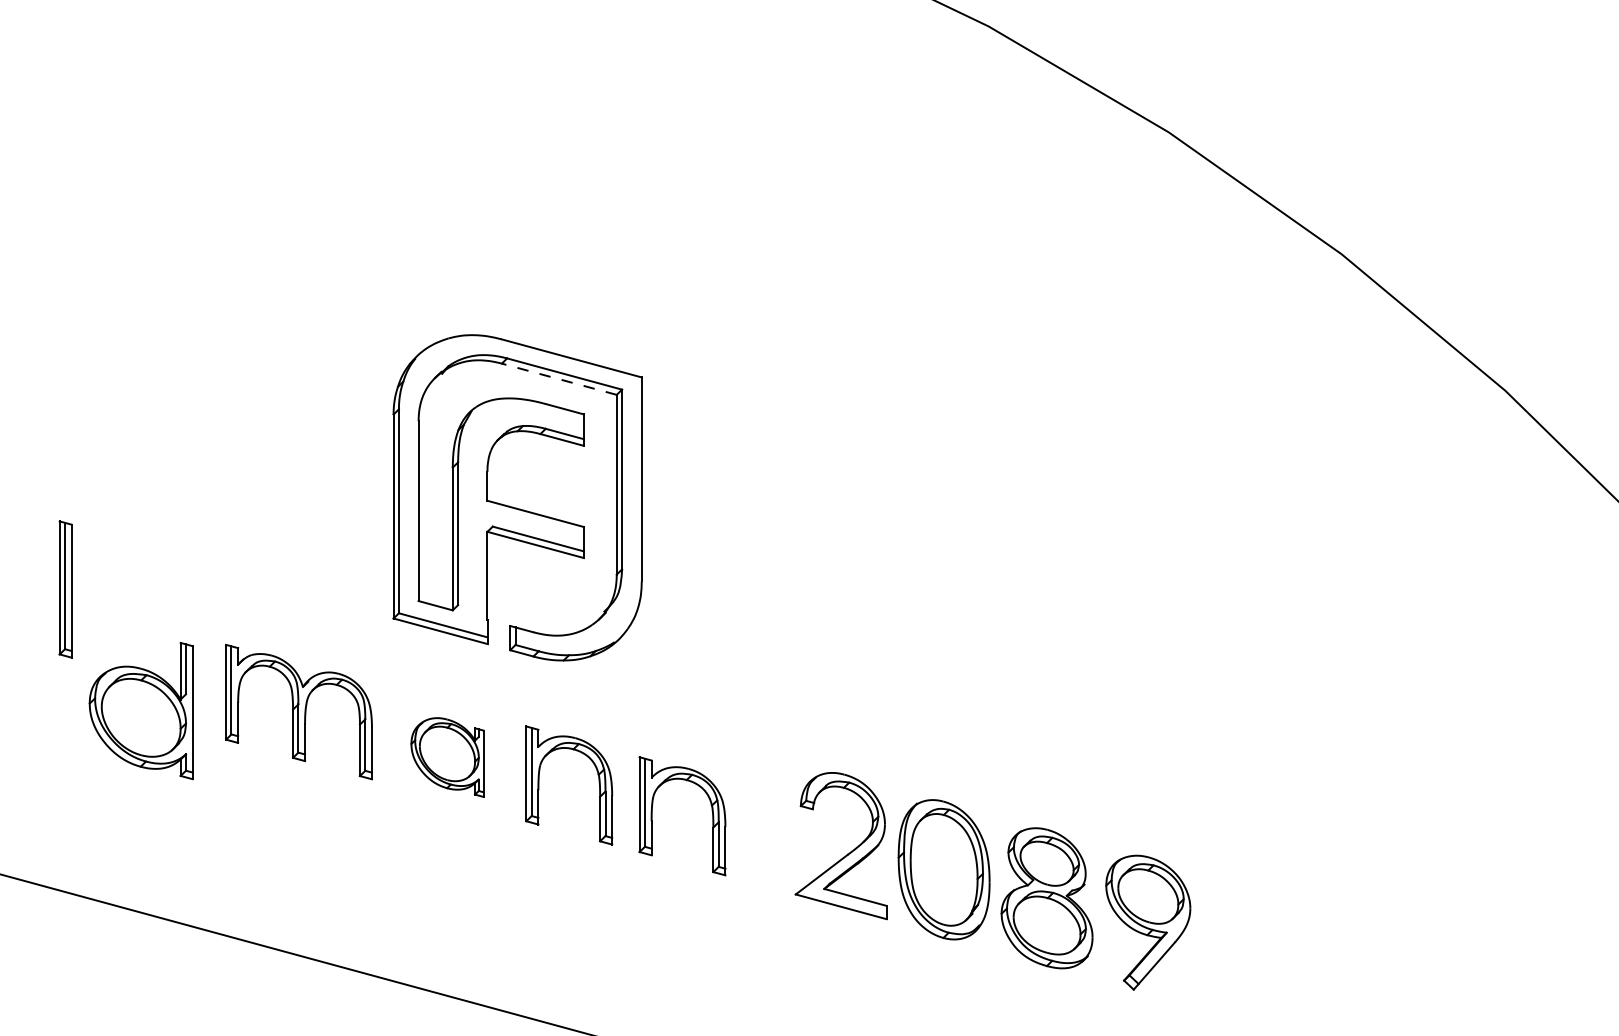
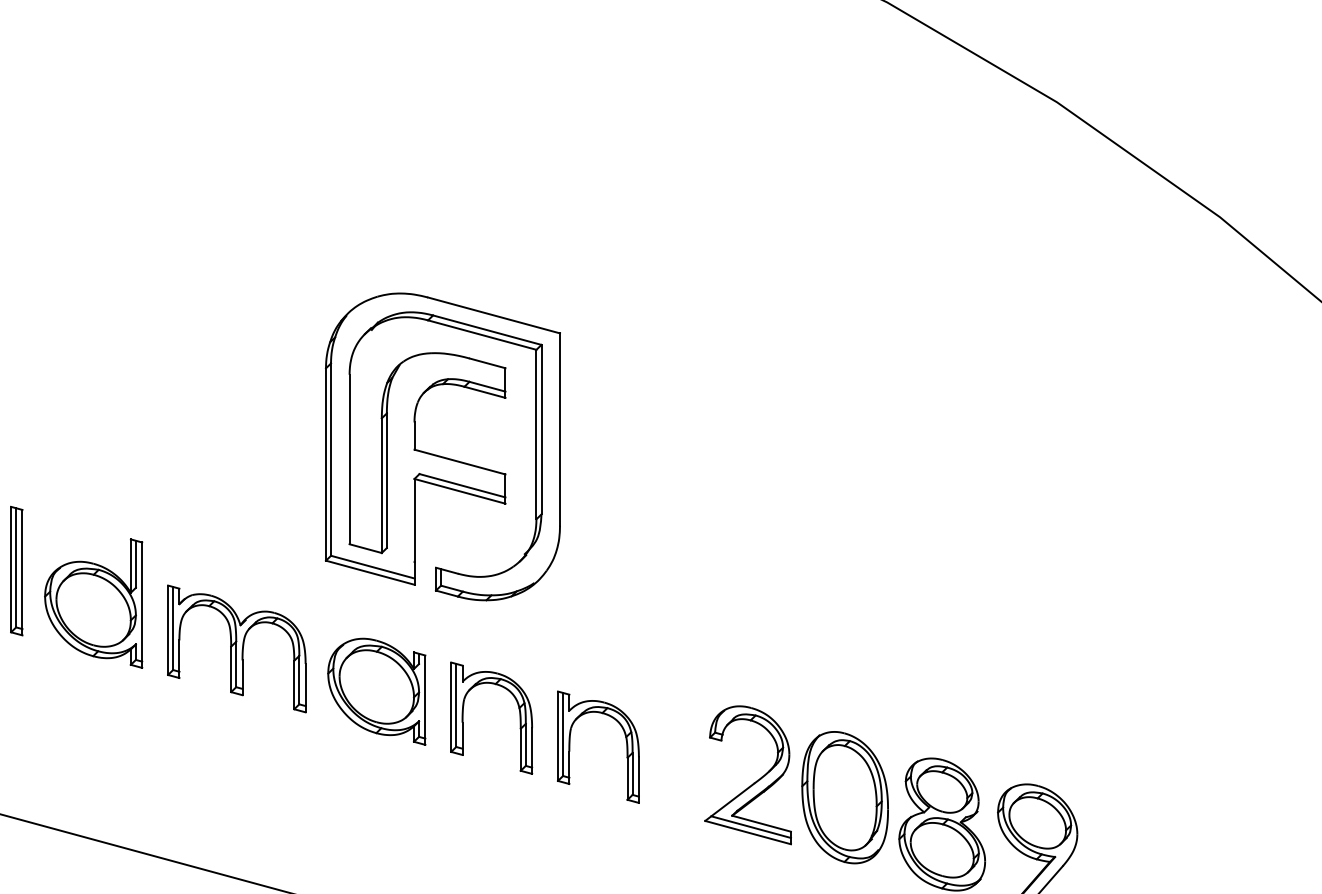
line: (559, 379) -> (482, 335), dashed -> solid
part: (65, 589) -> (16, 571), moved
part: (140, 710) -> (92, 603), moved
part: (447, 757) -> (376, 691), size x1.43
line: (844, 900) -> (751, 826), added

